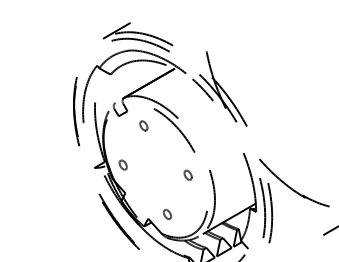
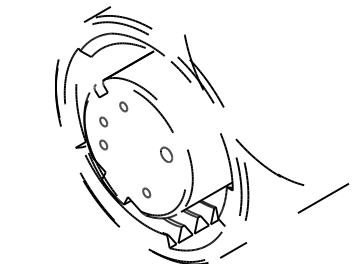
part: (123, 140) -> (103, 121), added
part: (187, 174) -> (166, 154), size x1.6

